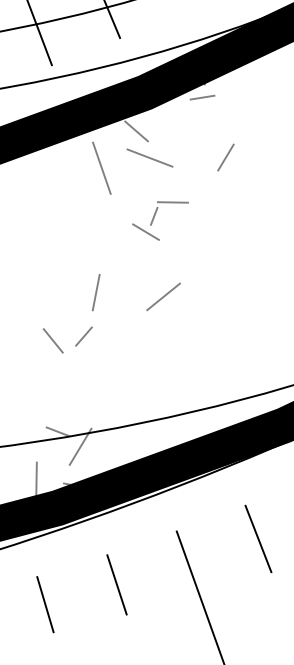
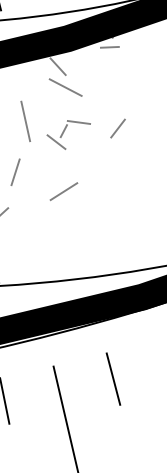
line: (225, 157) -> (117, 128), moved
line: (101, 167) -> (25, 120), moved
line: (96, 292) -> (15, 172), moved

